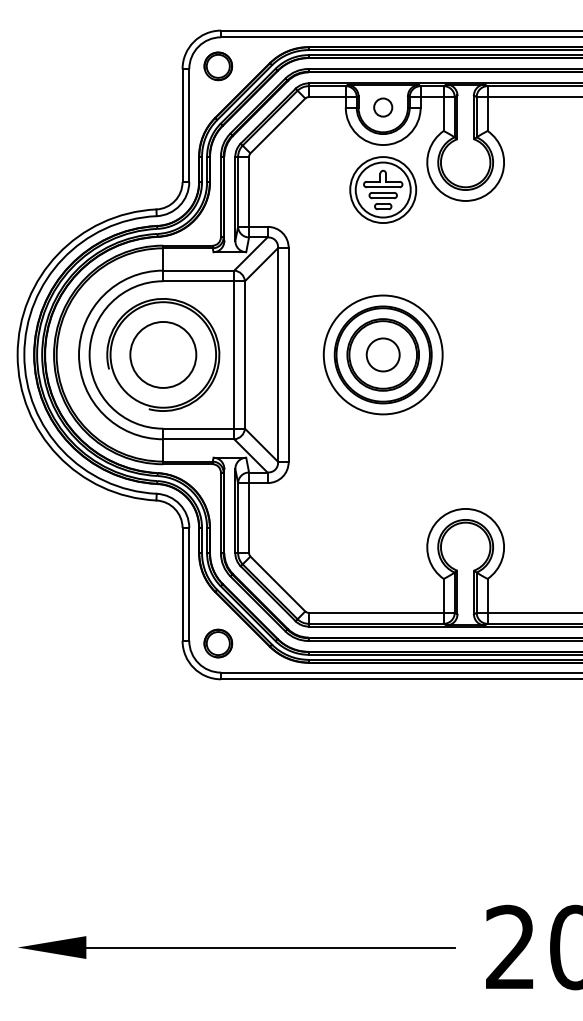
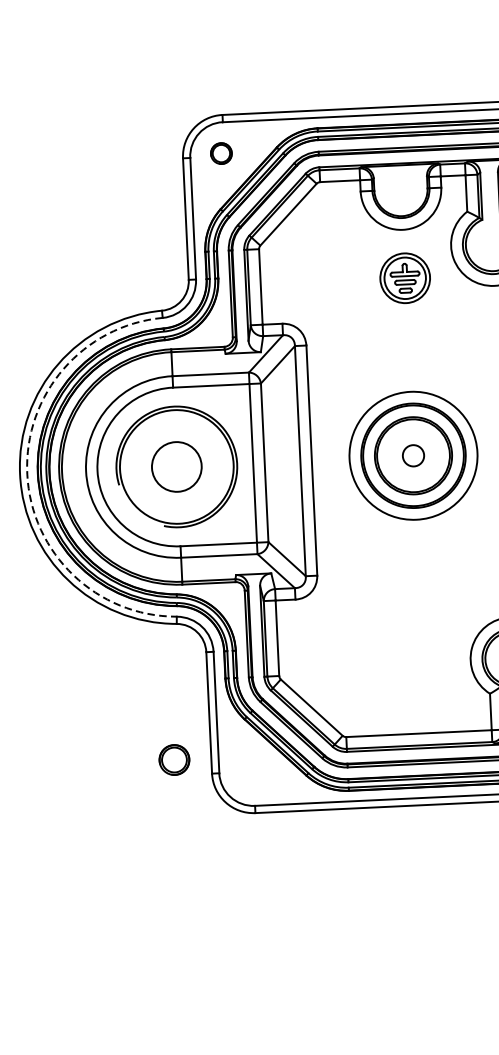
part: (218, 66) -> (221, 153), size x0.7
circle: (383, 107) -> (401, 189), removed
part: (383, 189) -> (405, 277), size x0.7
arc: (24, 354) -> (27, 473), solid -> dashed
circle: (163, 354) -> (177, 466), size x0.7
circle: (382, 354) -> (412, 455), size x0.6
part: (218, 643) -> (174, 759), moved

